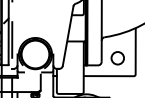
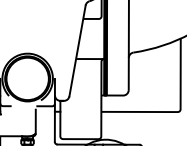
circle: (117, 58) -> (152, 85), removed

